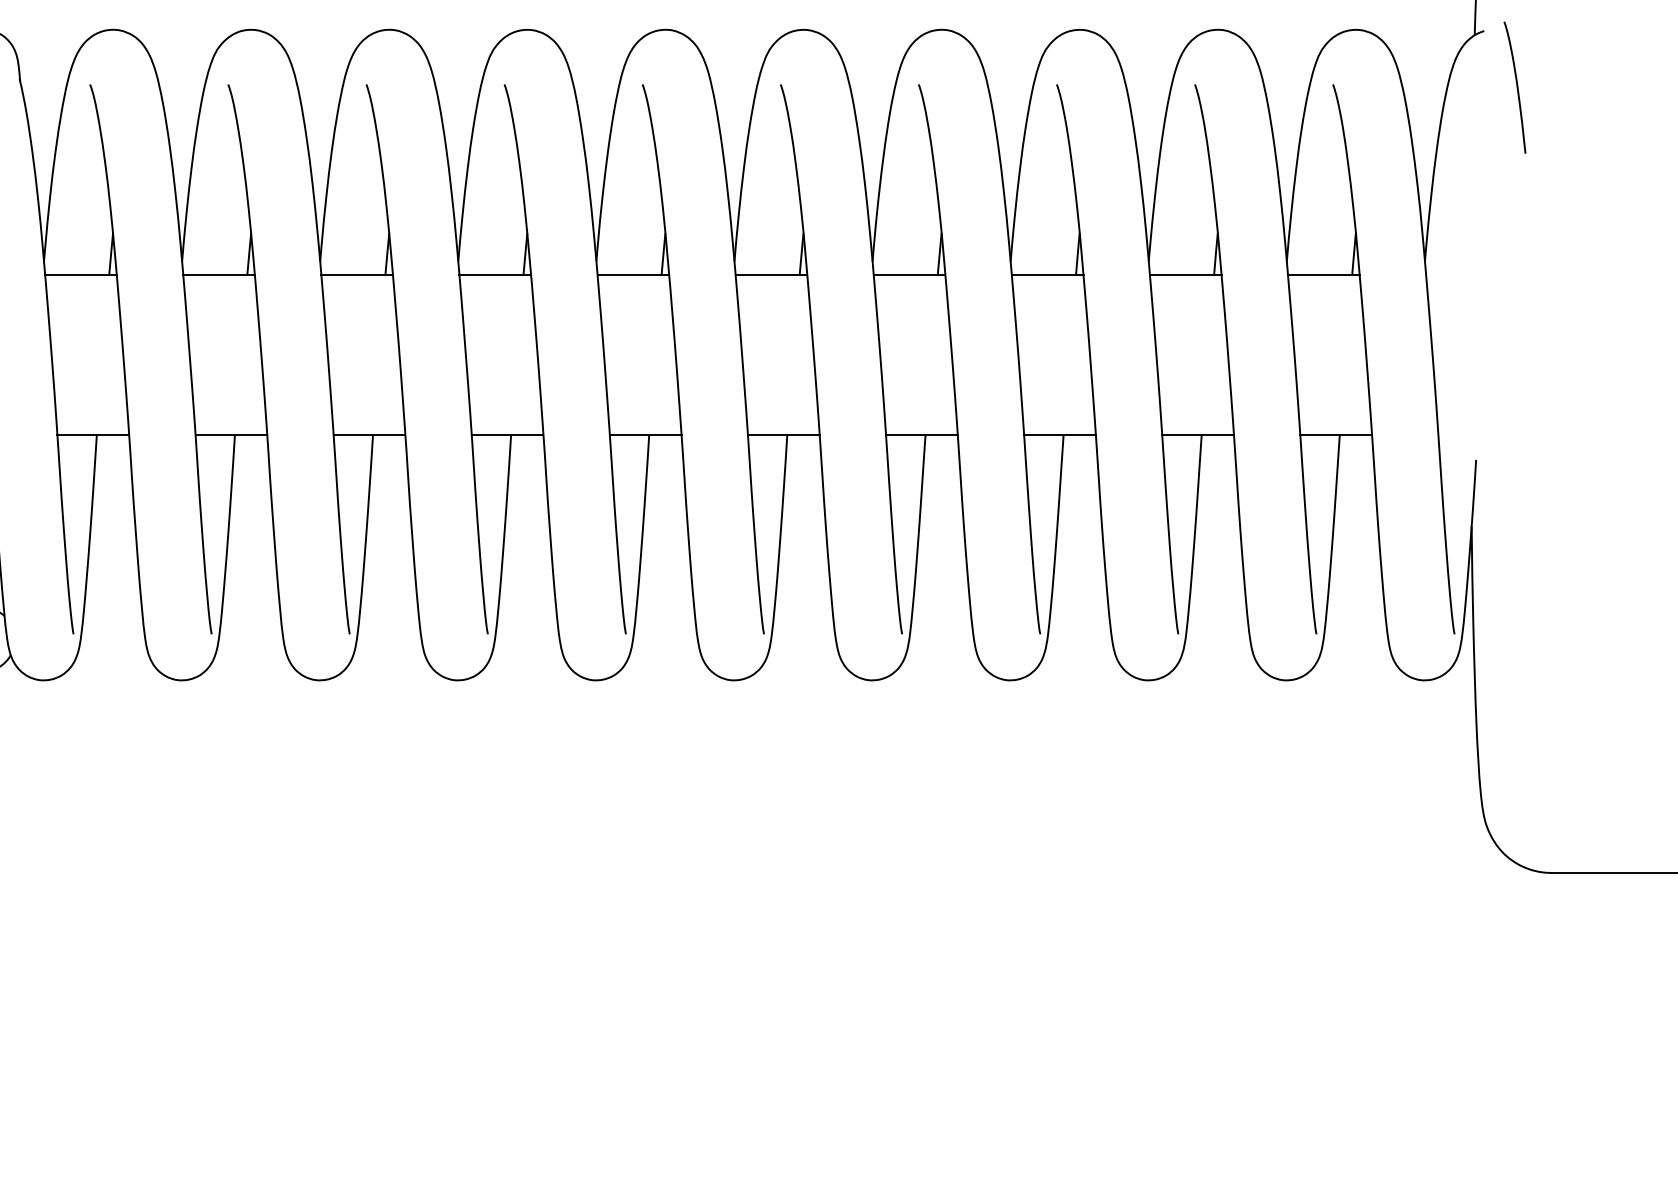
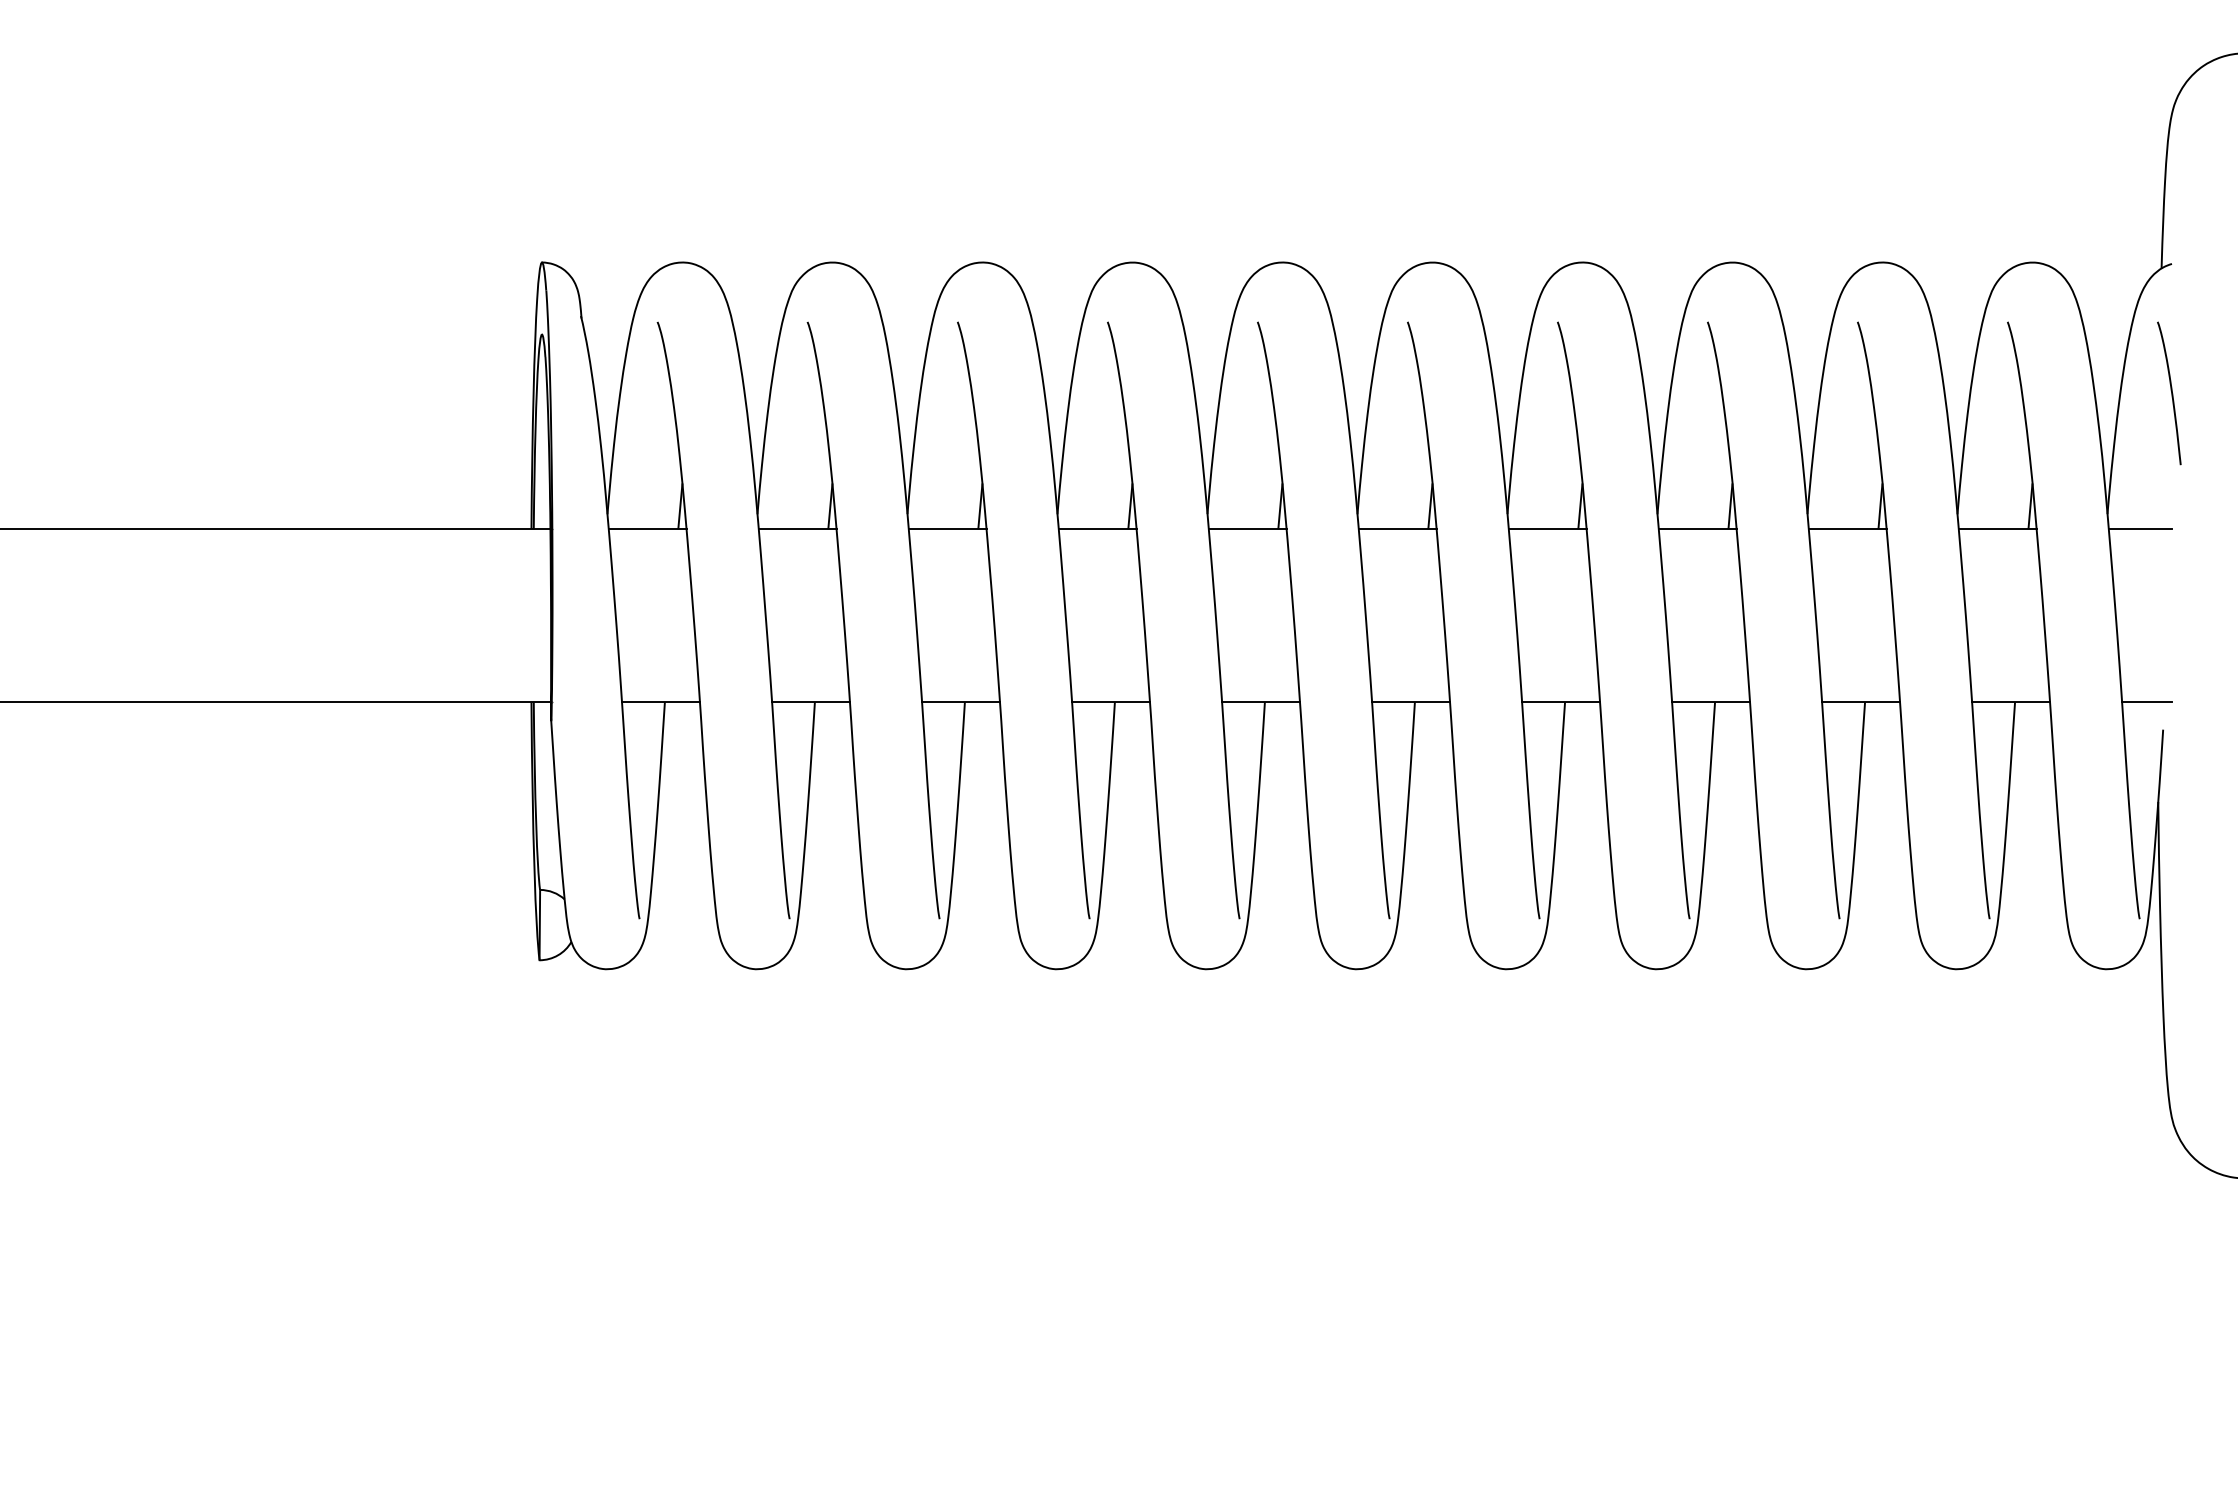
curve: (1516, 87) -> (2171, 393), moved
line: (1455, 275) -> (2140, 529), added
line: (1461, 434) -> (2147, 702), added

